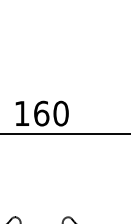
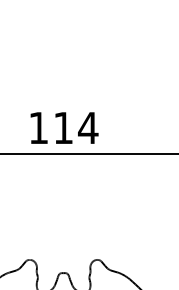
text: (51, 113) -> (76, 127), 160 -> 114

